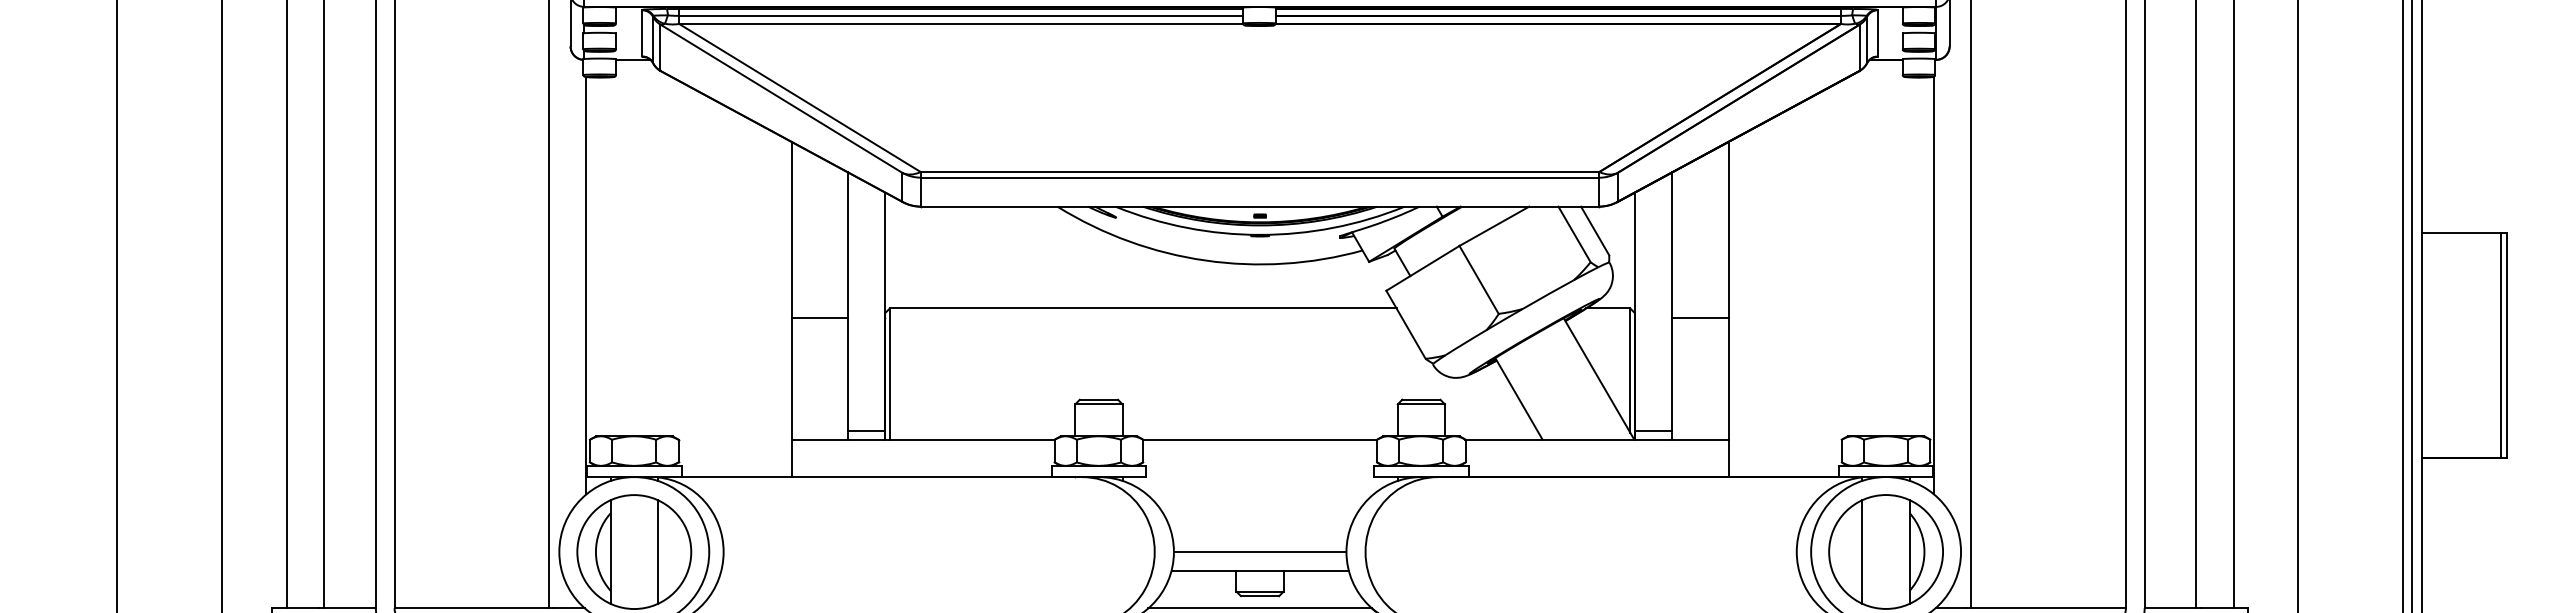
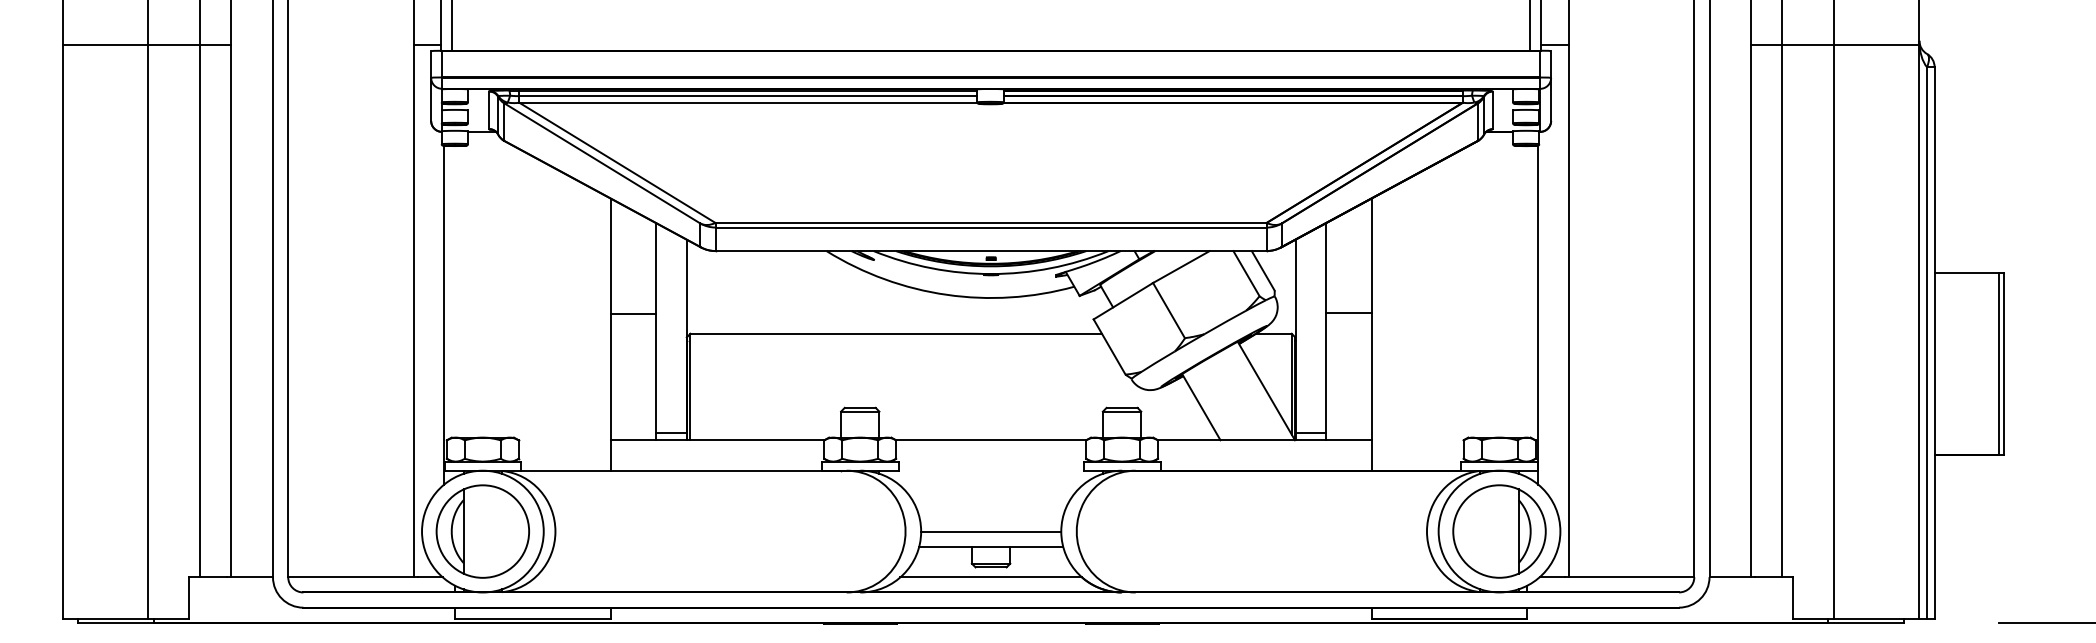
line: (819, 317) -> (633, 314), moved
line: (1700, 317) -> (1348, 313), moved
line: (658, 551) -> (502, 531), removed
line: (1862, 551) -> (1480, 531), removed

